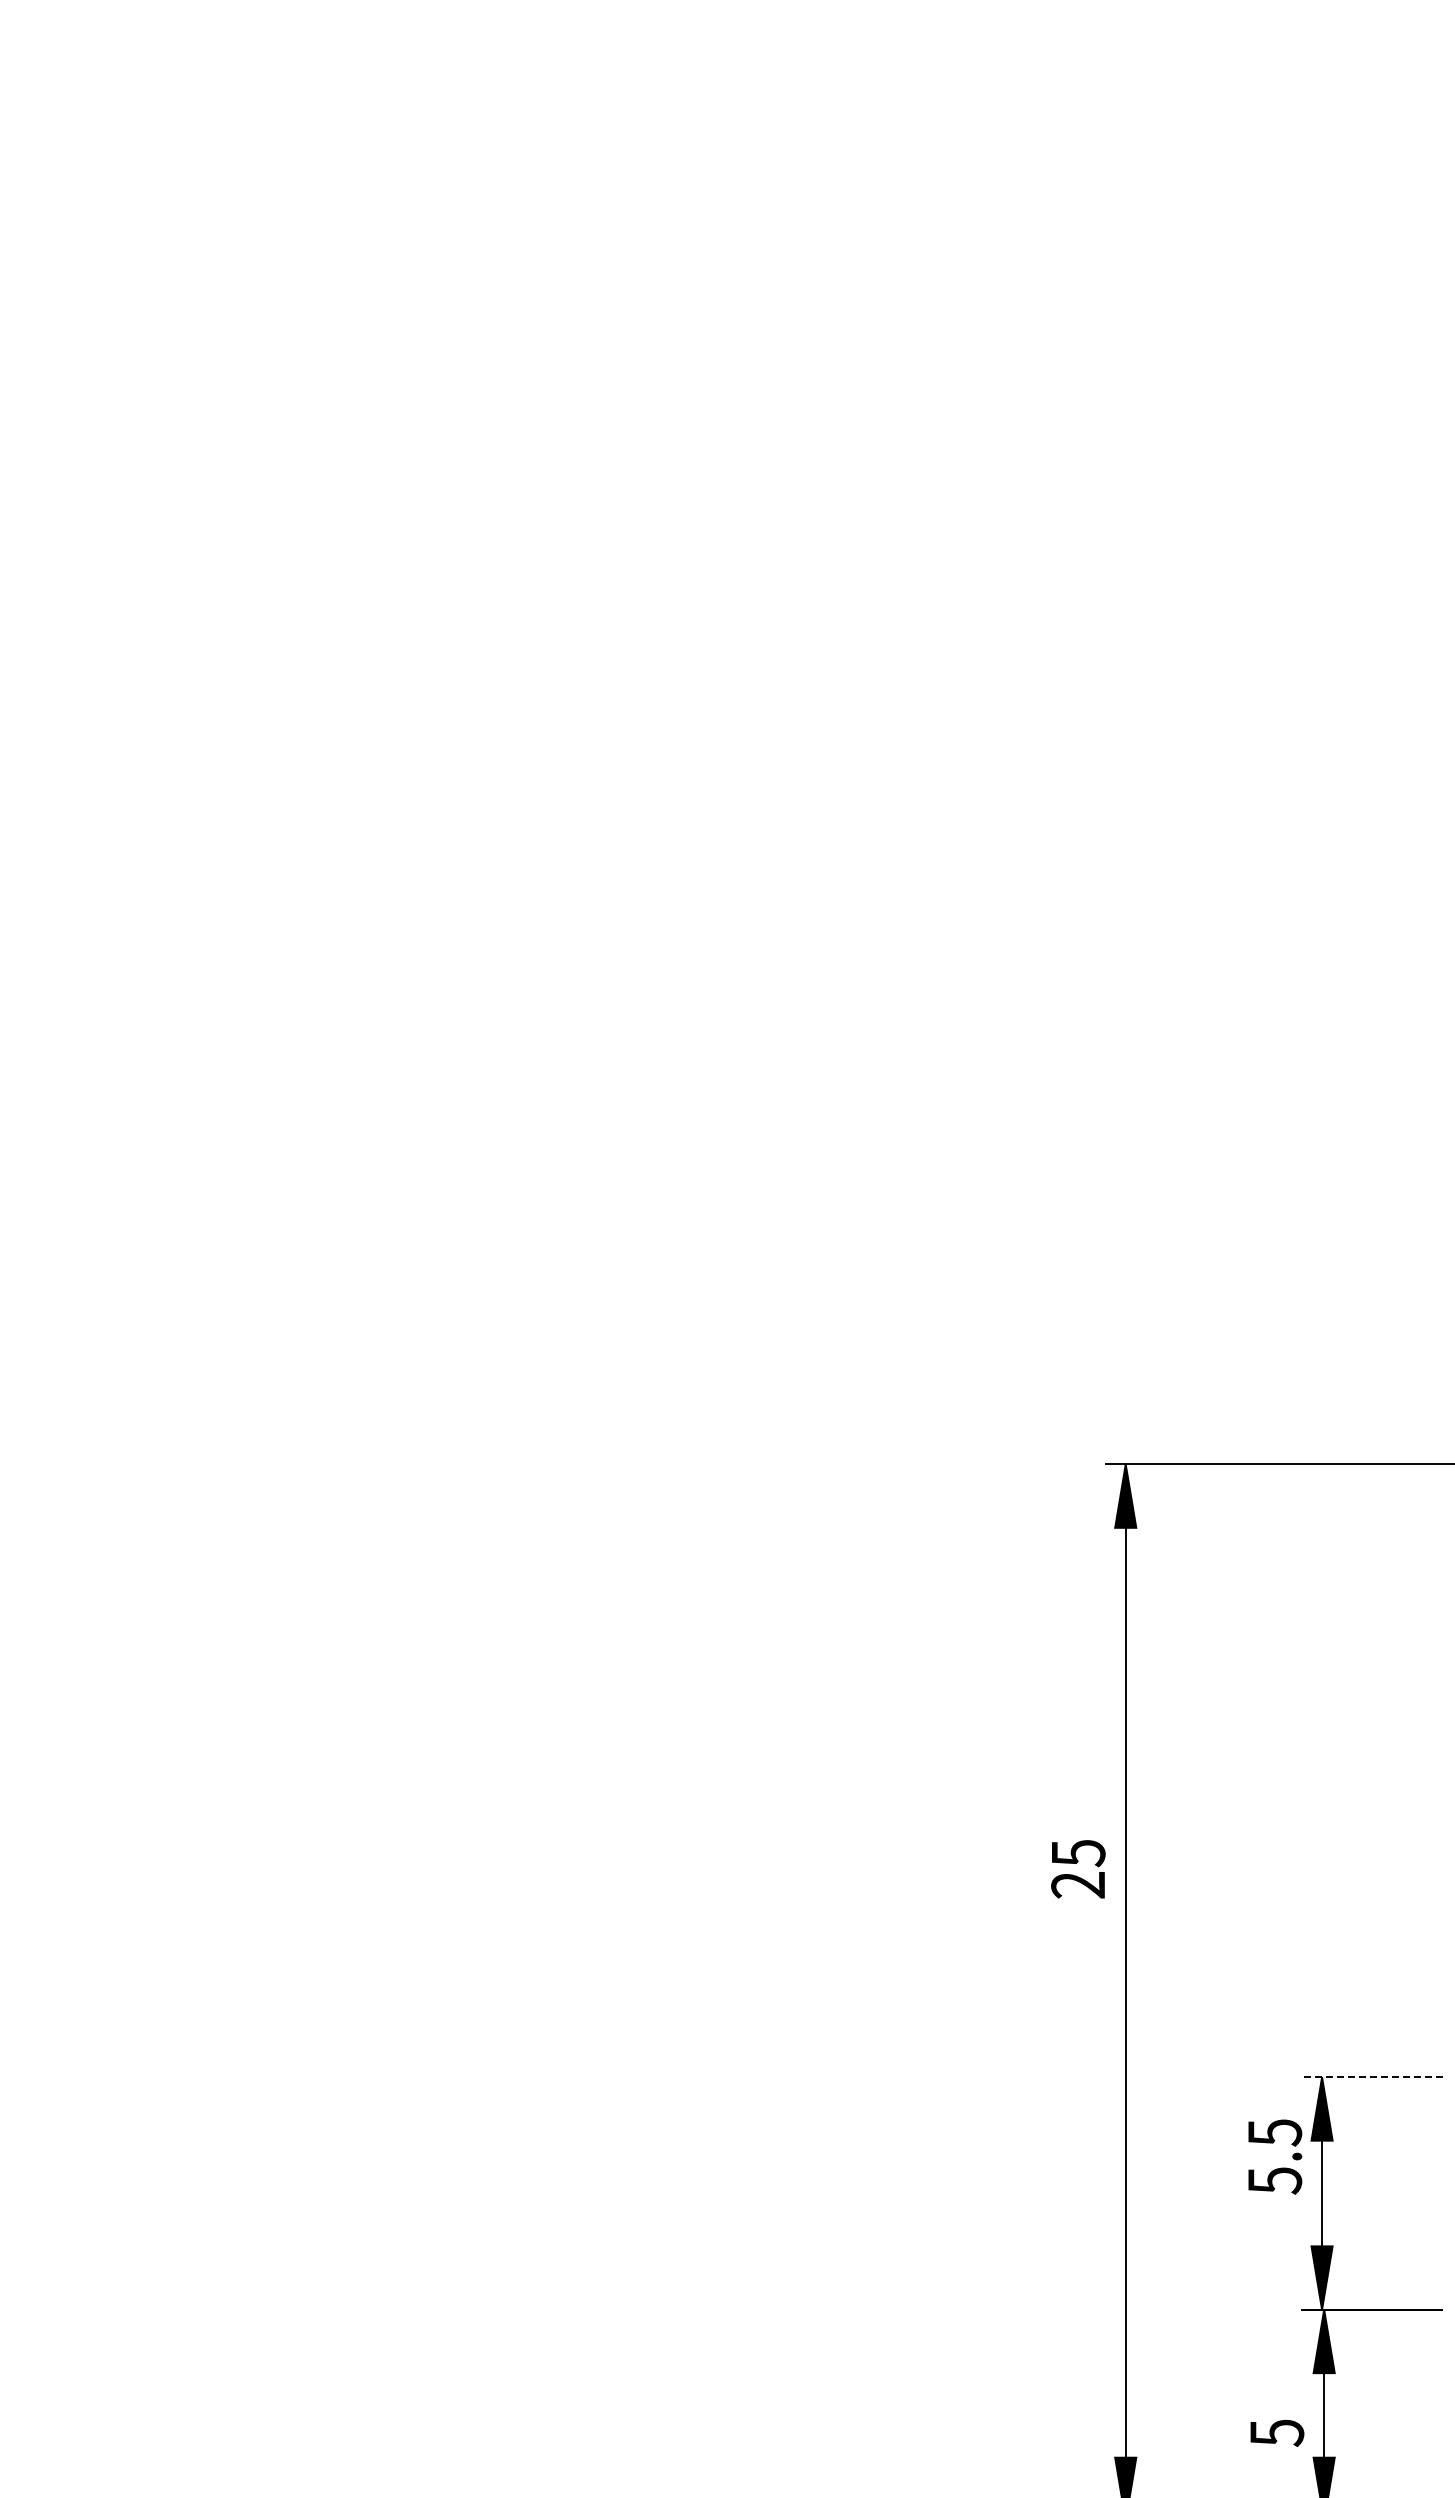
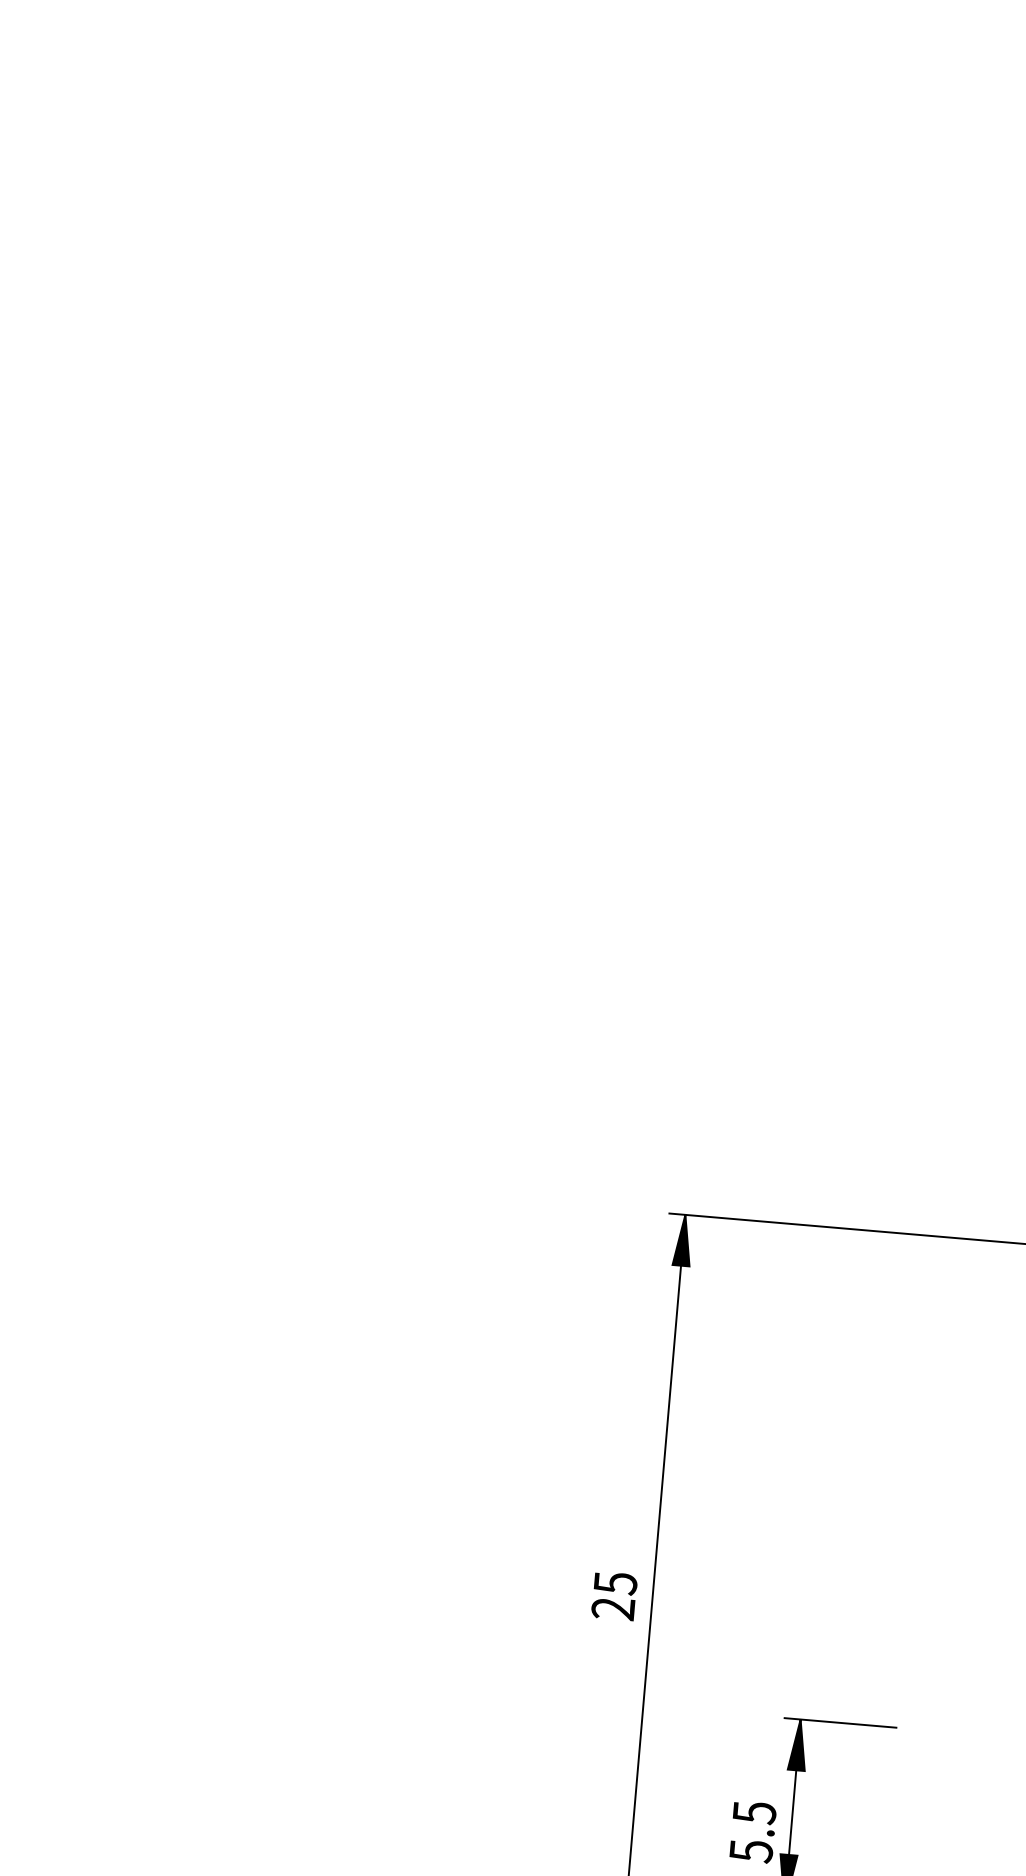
text: (1078, 1869) -> (614, 1596), moved
line: (1371, 2077) -> (840, 1723), dashed -> solid
text: (1275, 2156) -> (753, 1831), moved

